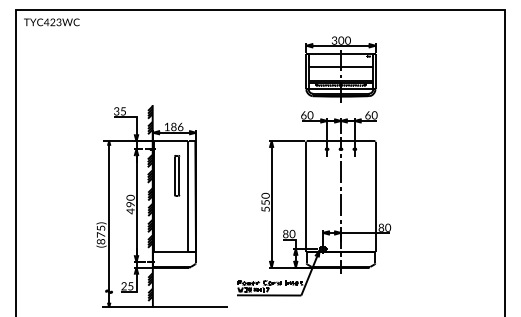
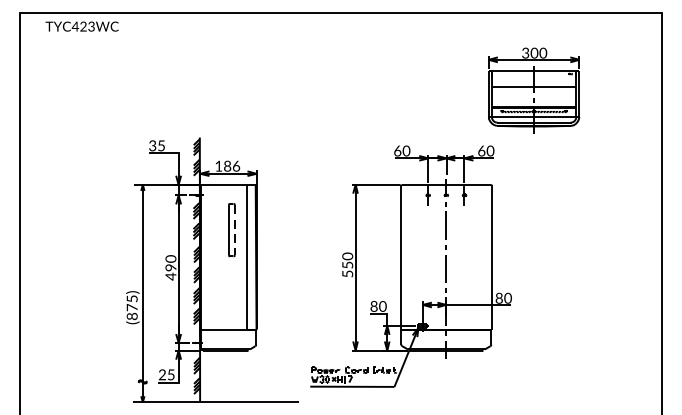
text: (51, 22) -> (81, 26), moved
part: (340, 69) -> (533, 90), moved
line: (179, 176) -> (234, 231), solid -> dashed

